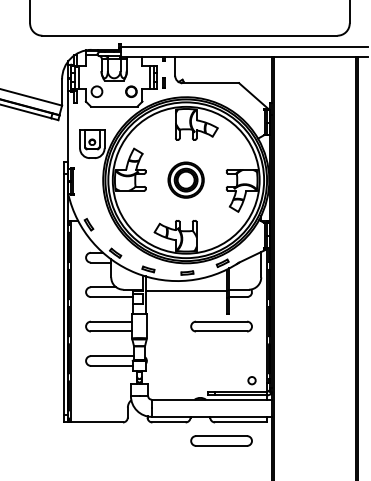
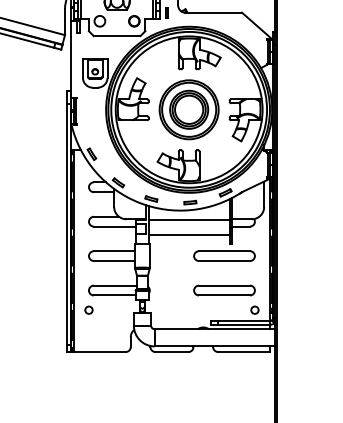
part: (185, 179) -> (188, 109), size x1.67
line: (185, 305) -> (188, 235), added
circle: (85, 380) -> (88, 310), added
part: (221, 440) -> (224, 290), moved

